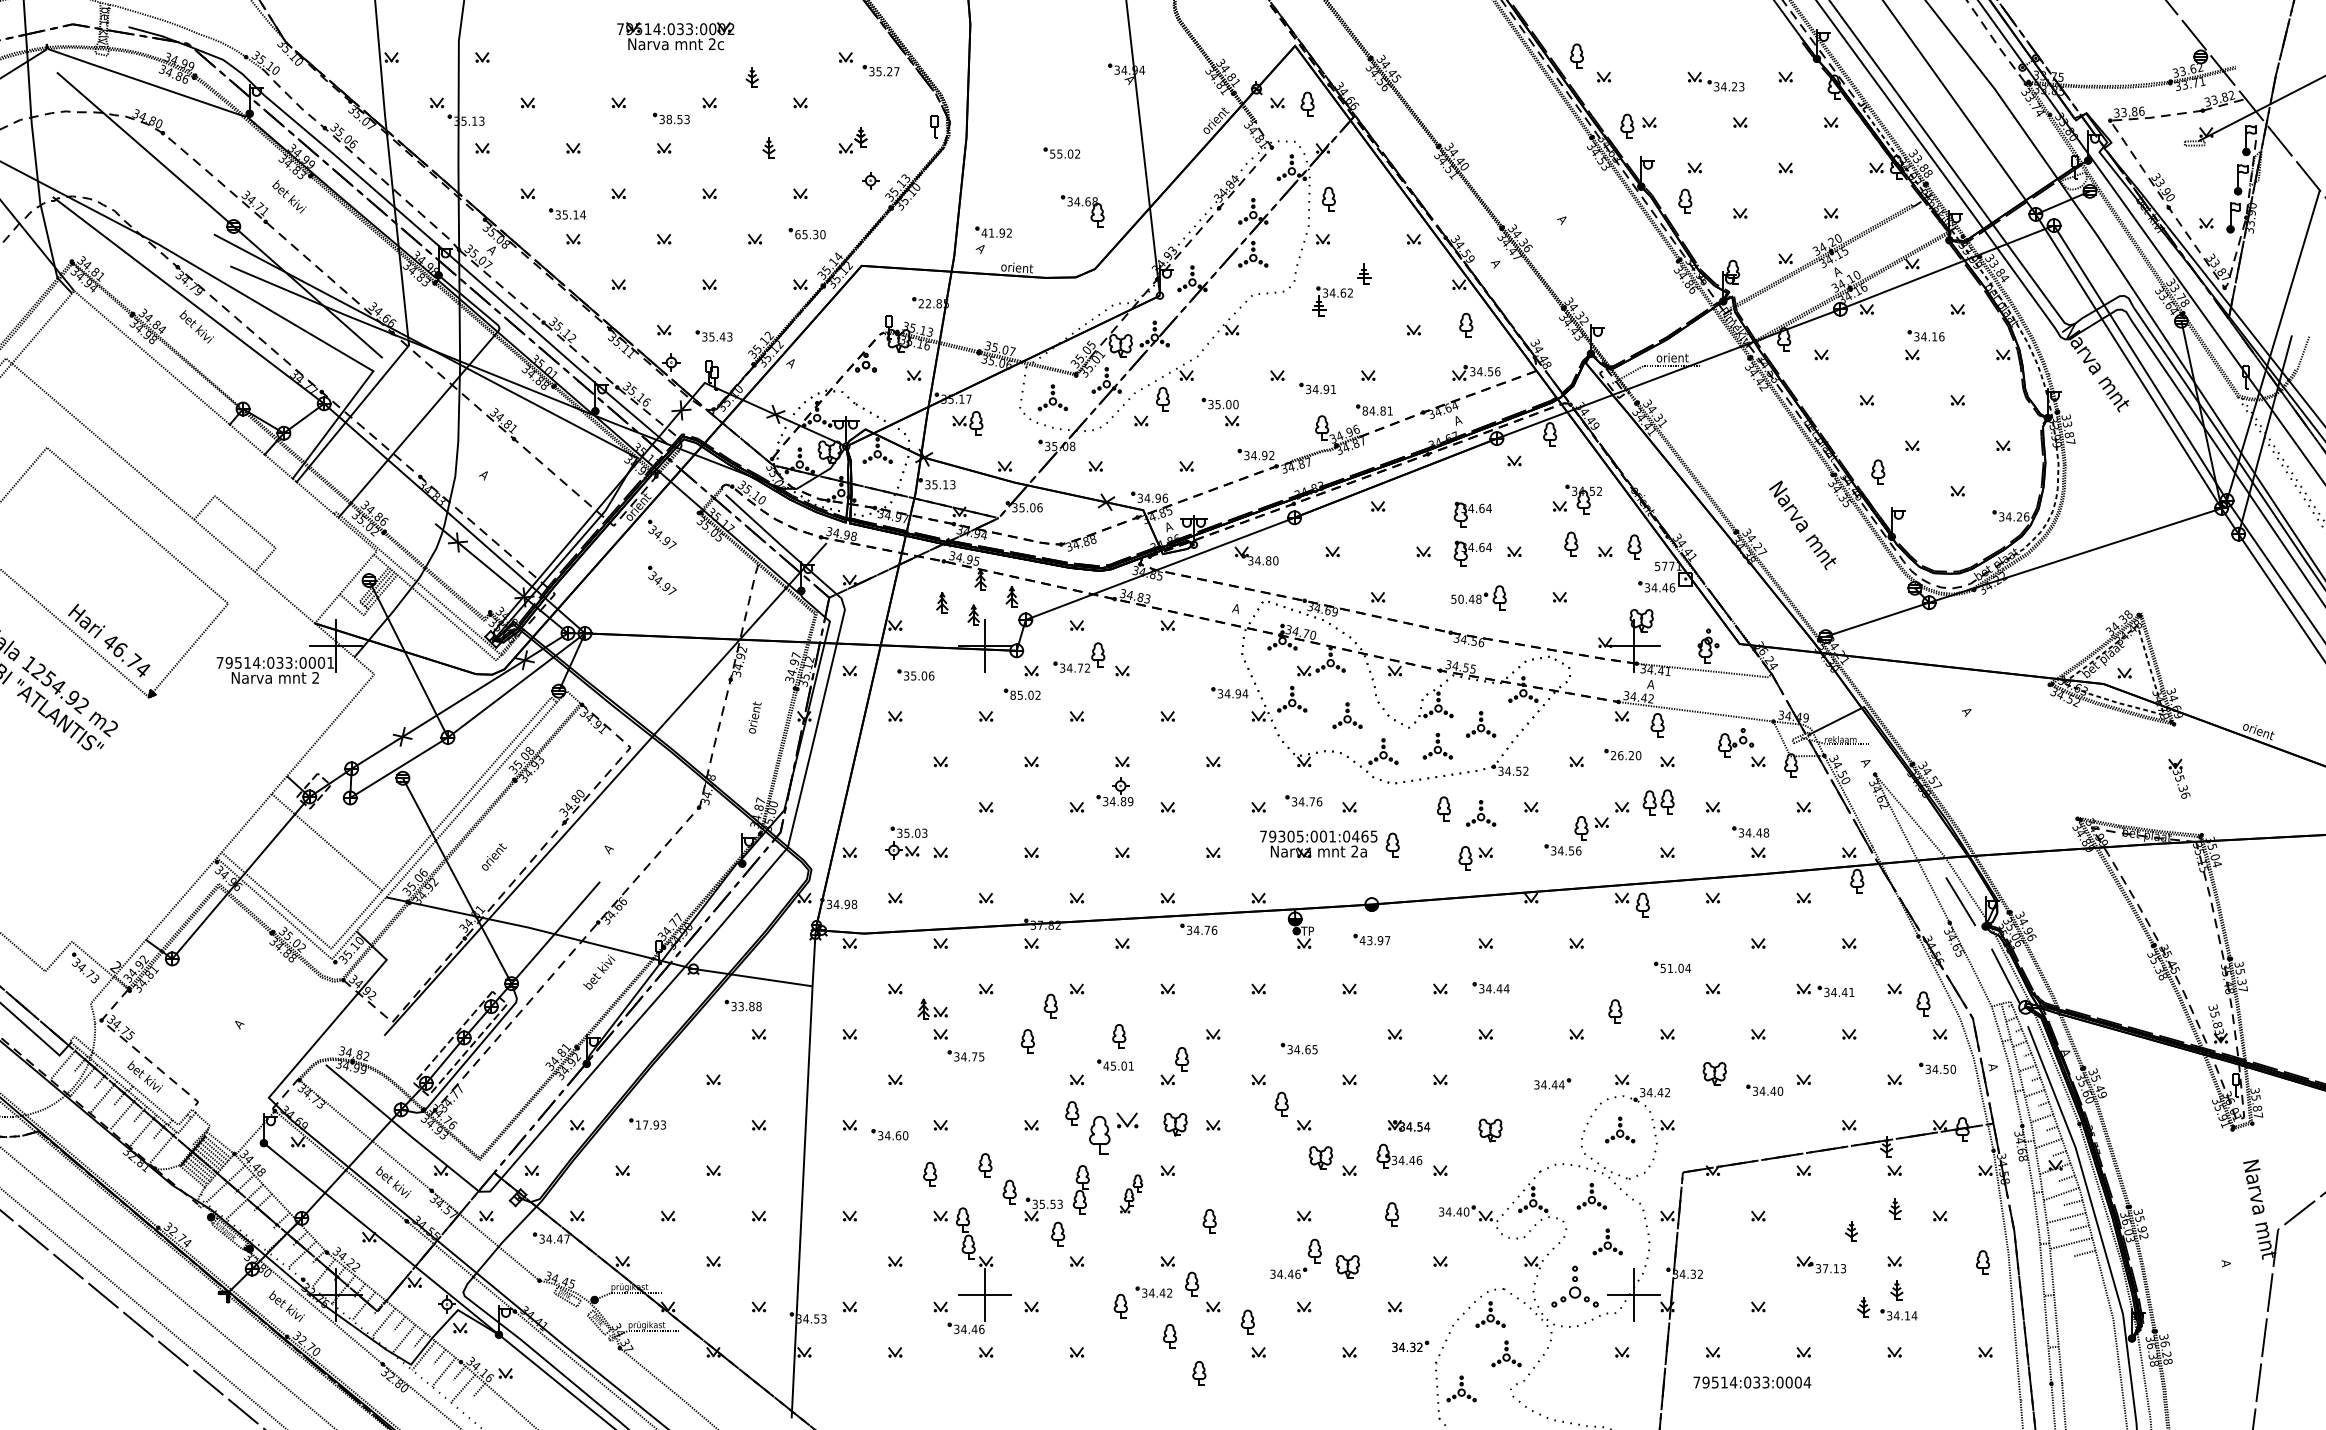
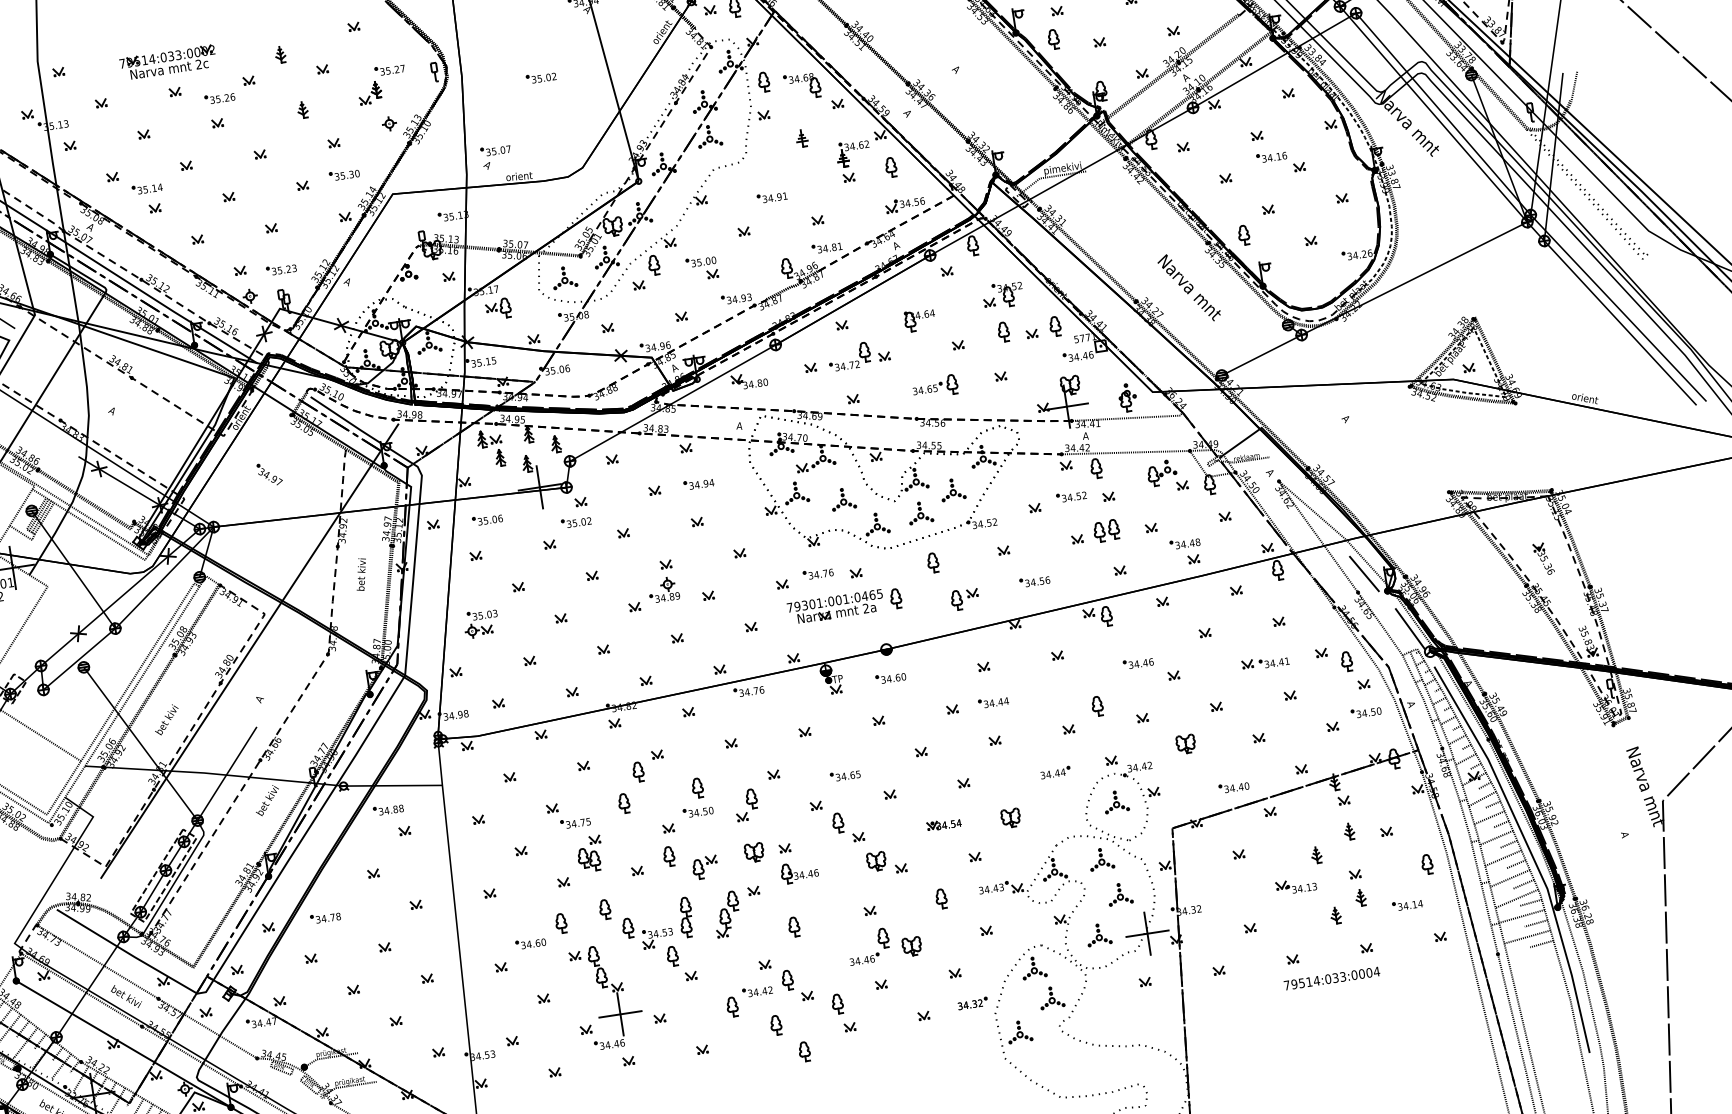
part: (675, 36) -> (168, 62), moved
part: (880, 70) -> (389, 69), moved
text: (677, 119) -> (224, 98), 38.53 -> 35.26
text: (1052, 153) -> (533, 79), 55.02 -> 35.02
part: (1082, 211) -> (802, 86), moved
text: (996, 232) -> (498, 150), 41.92 -> 35.07
text: (797, 234) -> (336, 176), 65.30 -> 35.30
part: (1332, 301) -> (853, 153), moved
text: (933, 303) -> (455, 215), 22.85 -> 35.13
part: (1925, 335) -> (1271, 156), moved
text: (722, 336) -> (288, 268), 35.43 -> 35.23
text: (1672, 358) -> (1062, 168), orient -> pimekivi
part: (1317, 388) -> (772, 197), moved
text: (1364, 410) -> (819, 249), 84.81 -> 34.81
text: (1271, 455) -> (749, 297), 34.92 -> 34.93
text: (952, 484) -> (493, 360), 35.13 -> 35.15
part: (662, 533) -> (264, 436), removed
part: (1472, 553) -> (924, 351), removed
text: (1466, 598) -> (925, 389), 50.48 -> 34.65
part: (1079, 657) -> (849, 356), moved
part: (1229, 692) -> (698, 483), moved
text: (1012, 694) -> (568, 523), 85.02 -> 35.02
text: (753, 717) -> (361, 574), orient -> bet kivi
text: (1626, 755) -> (1074, 496), 26.20 -> 34.52
part: (2179, 778) -> (1543, 558), moved
part: (1481, 813) -> (964, 561), removed
part: (1591, 828) -> (1055, 560), removed
text: (1299, 836) -> (819, 603), 79305:001:0465 -> 79301:001:0465
part: (906, 842) -> (481, 623), moved
text: (492, 856) -> (166, 719), orient -> bet kivi
text: (1040, 924) -> (619, 706), 37.82 -> 34.82
text: (1374, 940) -> (893, 678), 43.97 -> 34.60
text: (1675, 967) -> (1140, 662), 51.04 -> 34.46
text: (741, 1006) -> (387, 810), 33.88 -> 34.88
part: (932, 1008) -> (488, 437), moved
text: (1118, 1065) -> (700, 811), 45.01 -> 34.50
part: (1764, 1089) -> (1233, 786), moved
part: (977, 1095) -> (589, 853), added
text: (650, 1124) -> (327, 917), 17.93 -> 34.78
part: (1113, 1133) -> (705, 867), size x0.62
part: (889, 1134) -> (530, 943), moved
part: (1399, 1155) -> (799, 871), moved
part: (1131, 1193) -> (727, 914), size x1.43
text: (1042, 1203) -> (656, 933), 35.53 -> 34.53
text: (1466, 1211) -> (1001, 887), 34.40 -> 34.43
line: (263, 1219) -> (25, 1043), added
text: (1825, 1268) -> (1300, 888), 37.13 -> 34.13
line: (2075, 1269) -> (1503, 858), added
line: (2089, 1278) -> (1515, 864), added
part: (1574, 1286) -> (1098, 934), size x0.62
line: (2079, 1294) -> (1509, 878), added
line: (2095, 1303) -> (1523, 883), added
part: (1898, 1314) -> (1407, 904), moved
line: (2084, 1320) -> (1516, 898), added
line: (2099, 1327) -> (1529, 902), added
line: (2086, 1342) -> (1521, 916), added
line: (2102, 1353) -> (1535, 923), added
line: (2090, 1368) -> (1527, 936), added
line: (2105, 1379) -> (1541, 944), added
text: (1752, 1382) -> (1332, 978), moved

